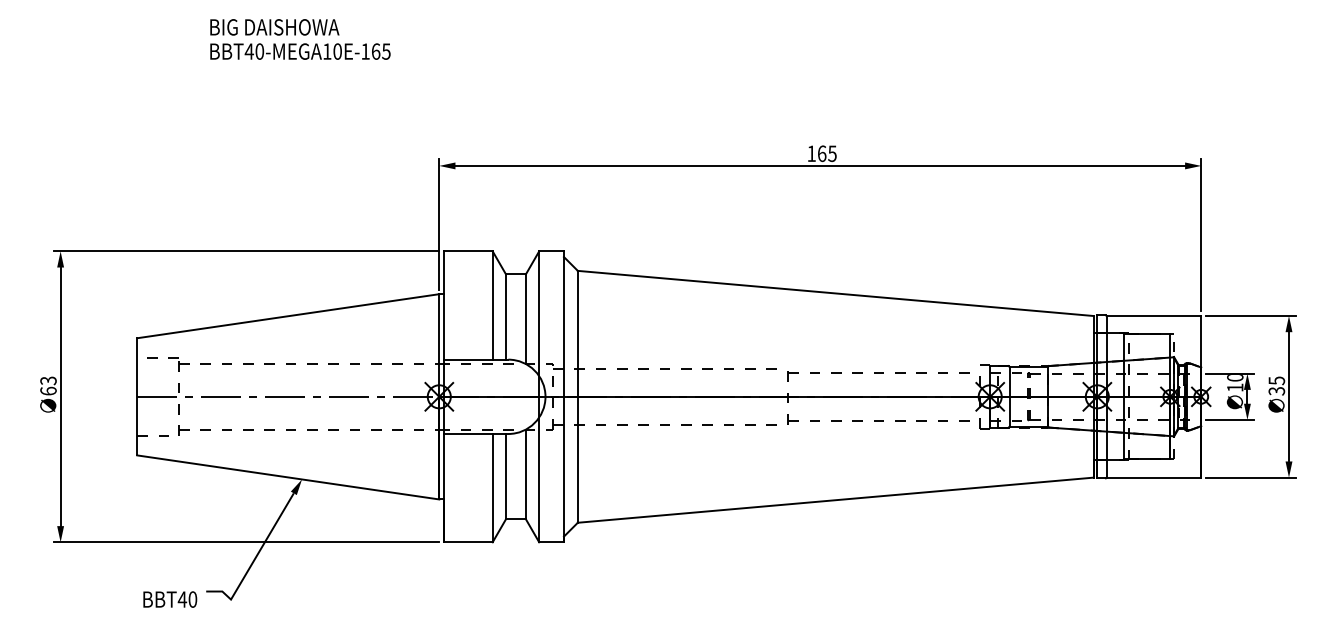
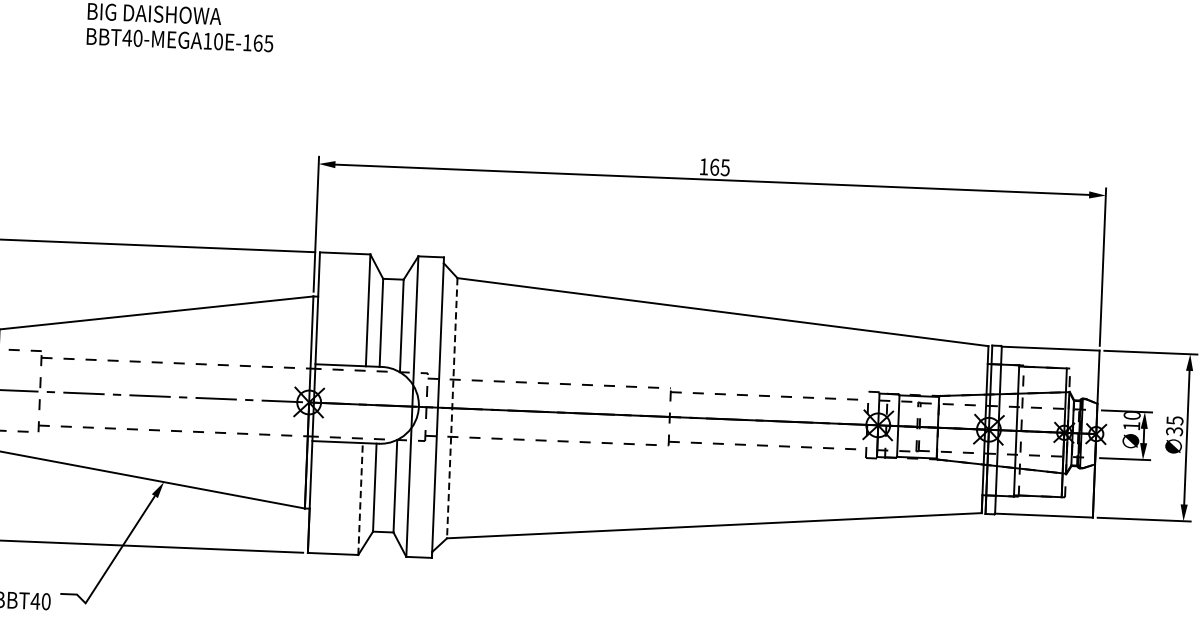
line: (577, 396) -> (451, 407), solid -> dashed
line: (492, 487) -> (360, 498), solid -> dashed

